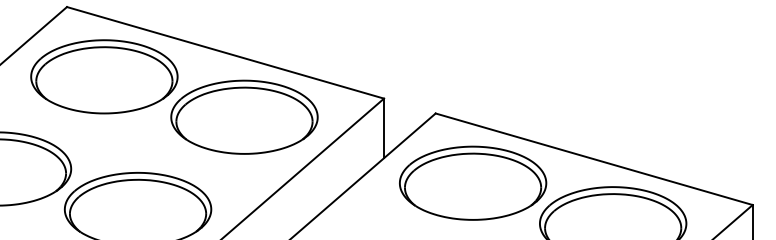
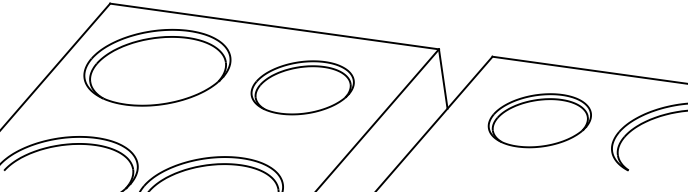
part: (244, 116) -> (302, 87), size x0.7
part: (473, 182) -> (540, 120), size x0.7

